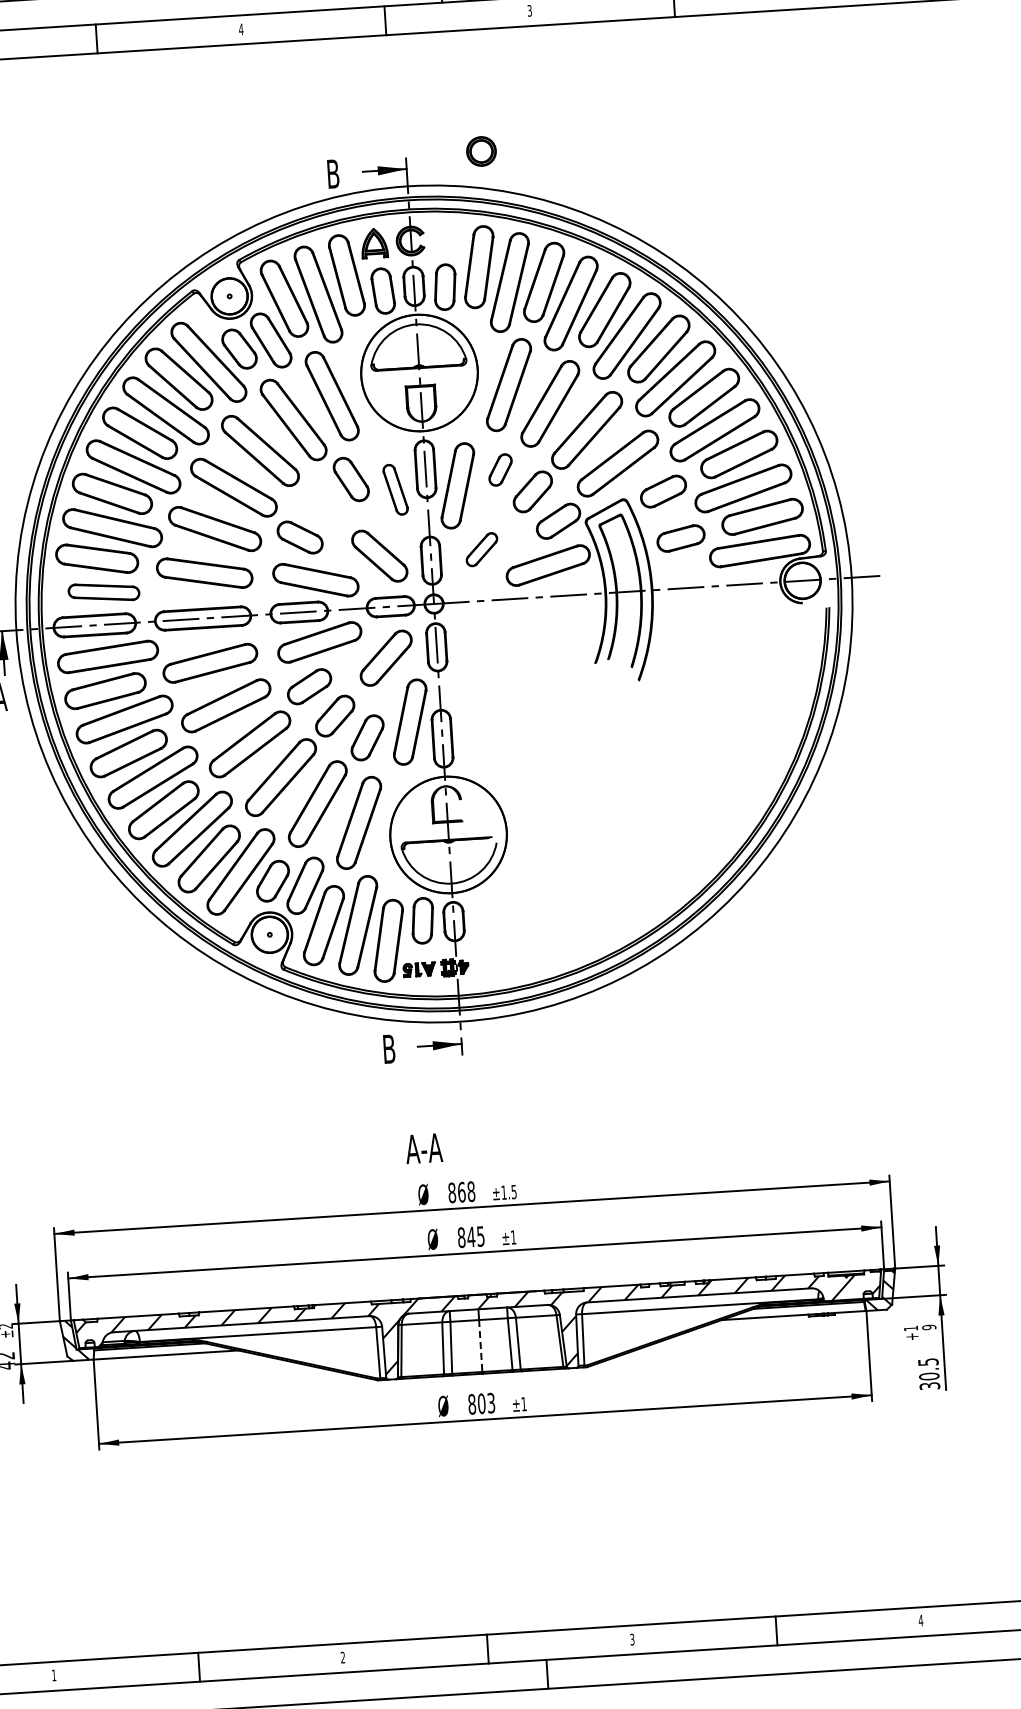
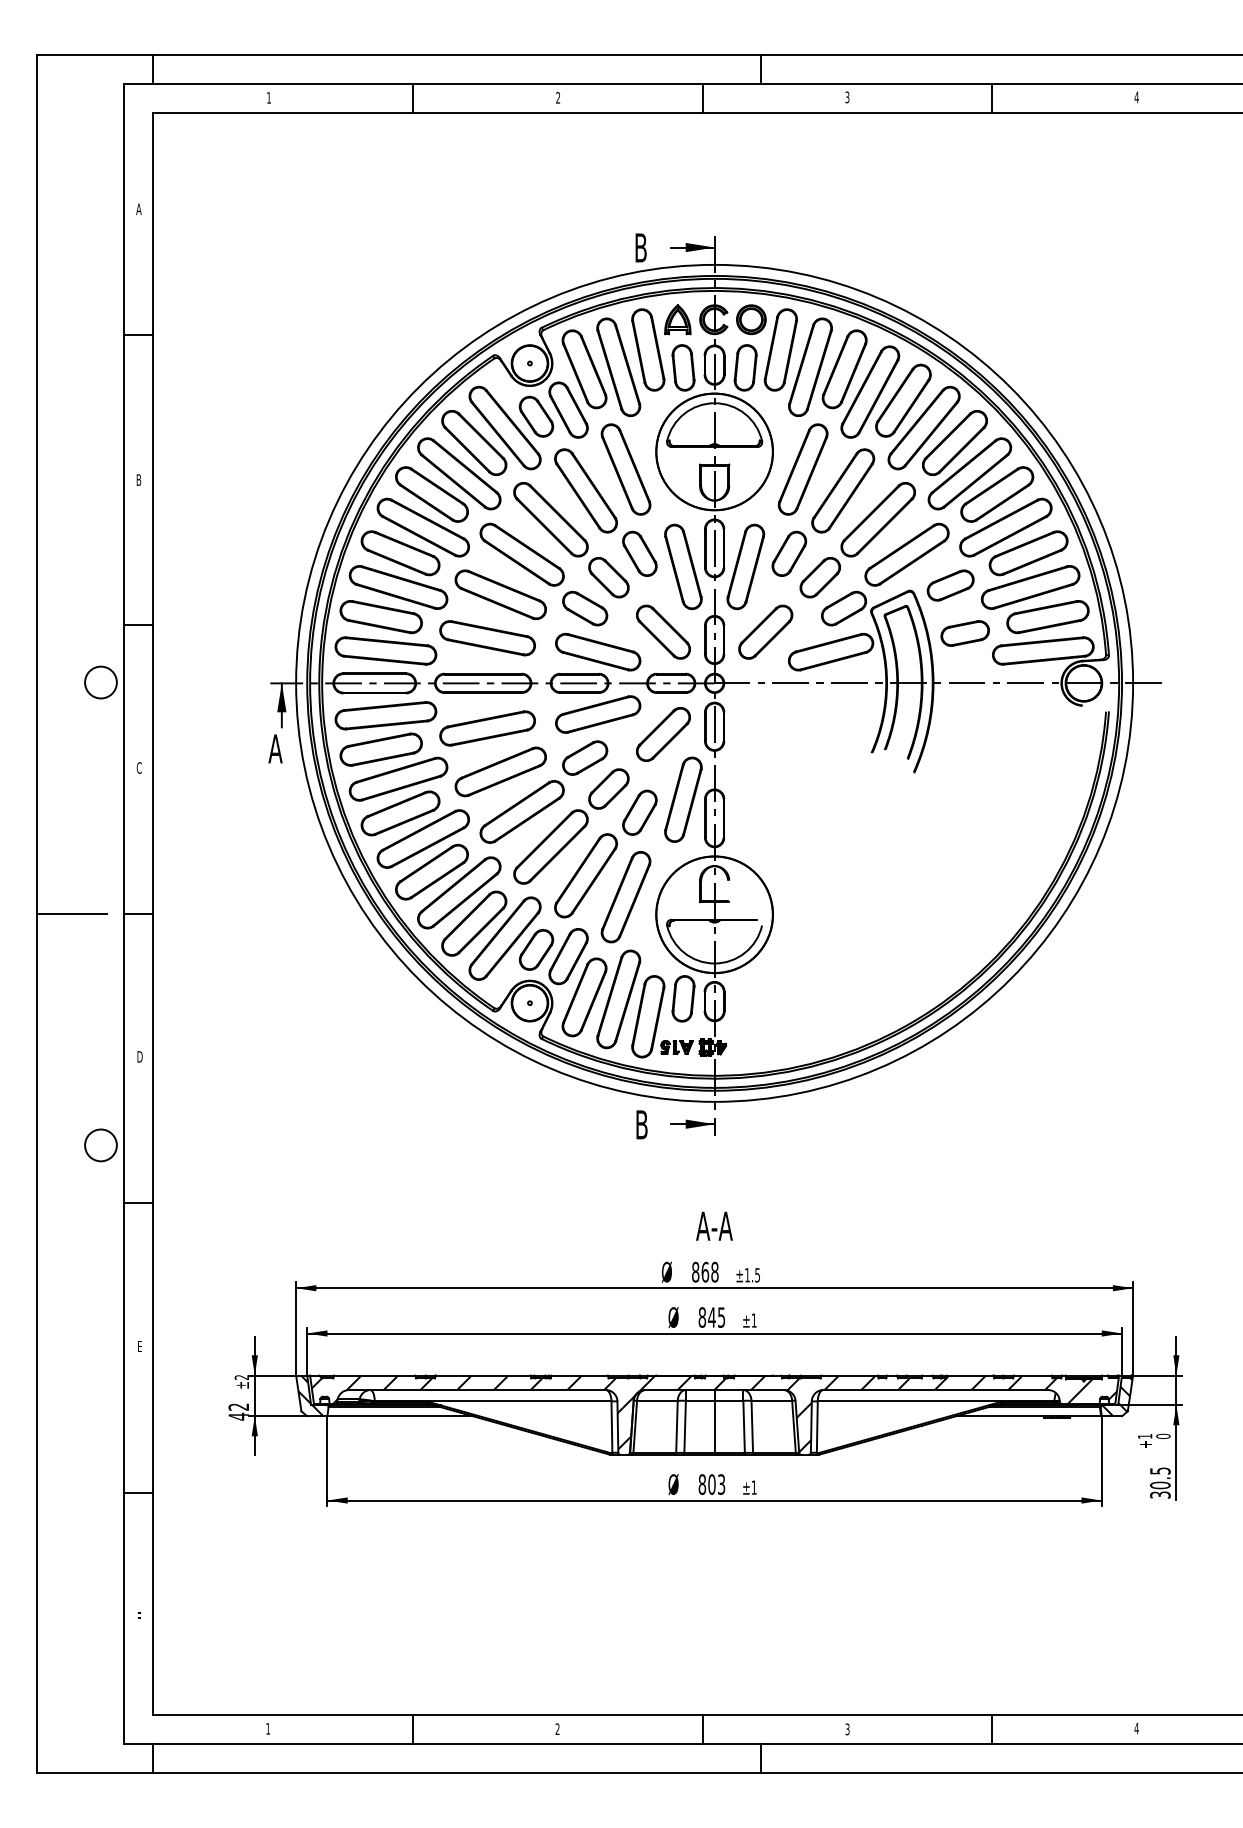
text: (241, 29) -> (558, 97), 4 -> 2
part: (481, 151) -> (751, 319), moved
part: (500, 469) -> (789, 553), size x1.43
part: (395, 489) -> (683, 566), size x1.67
part: (321, 505) -> (608, 577), added
part: (481, 549) -> (765, 631), size x1.67
part: (103, 591) -> (385, 650), size x1.43
text: (424, 1147) -> (714, 1225), moved
text: (929, 1327) -> (1163, 1436), 9 -> 0
line: (480, 1346) -> (714, 1427), dashed -> solid

